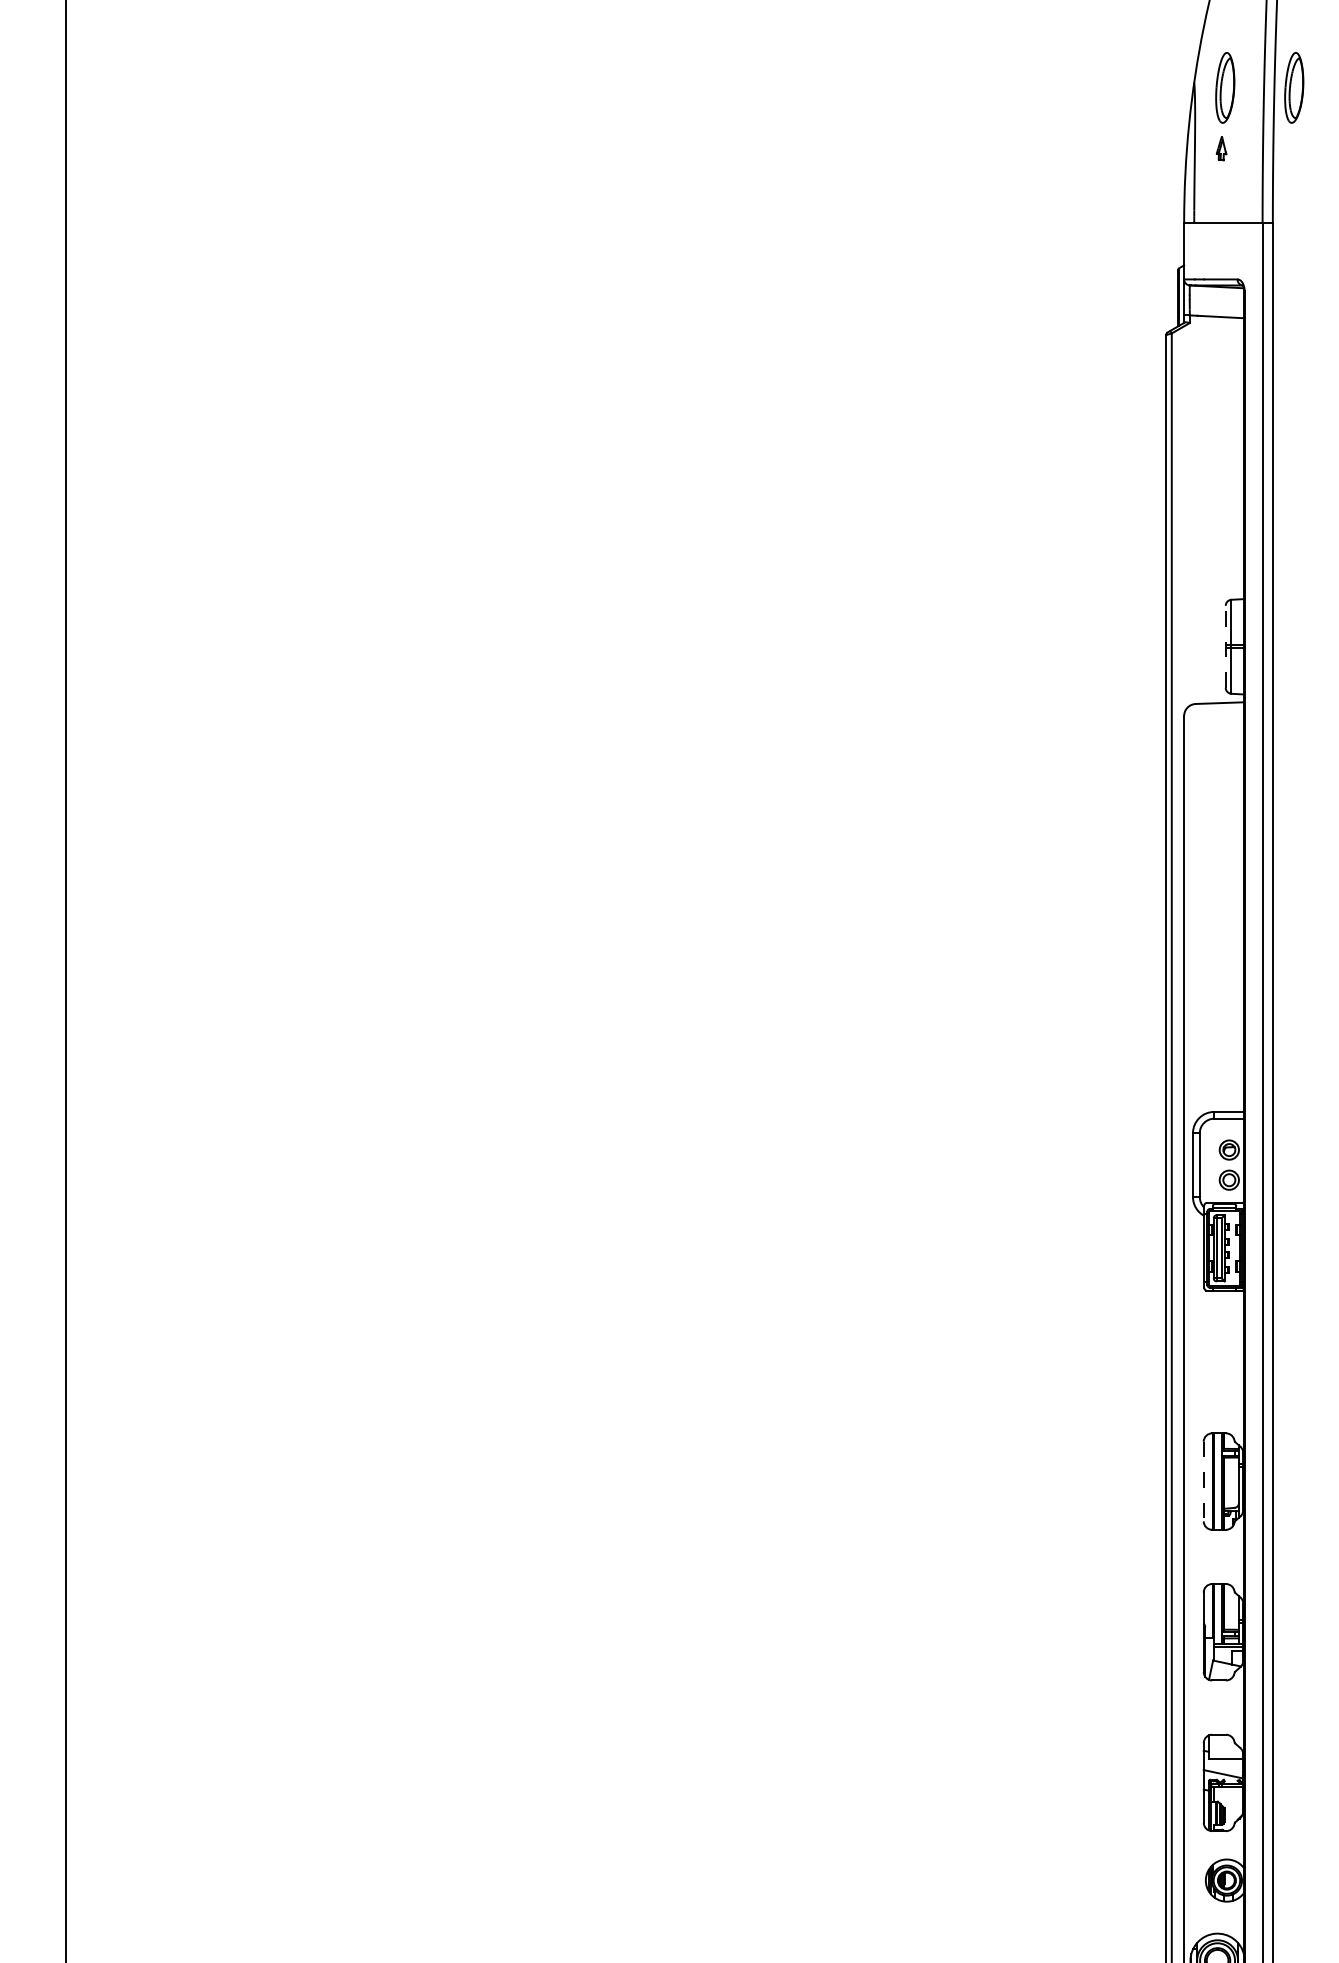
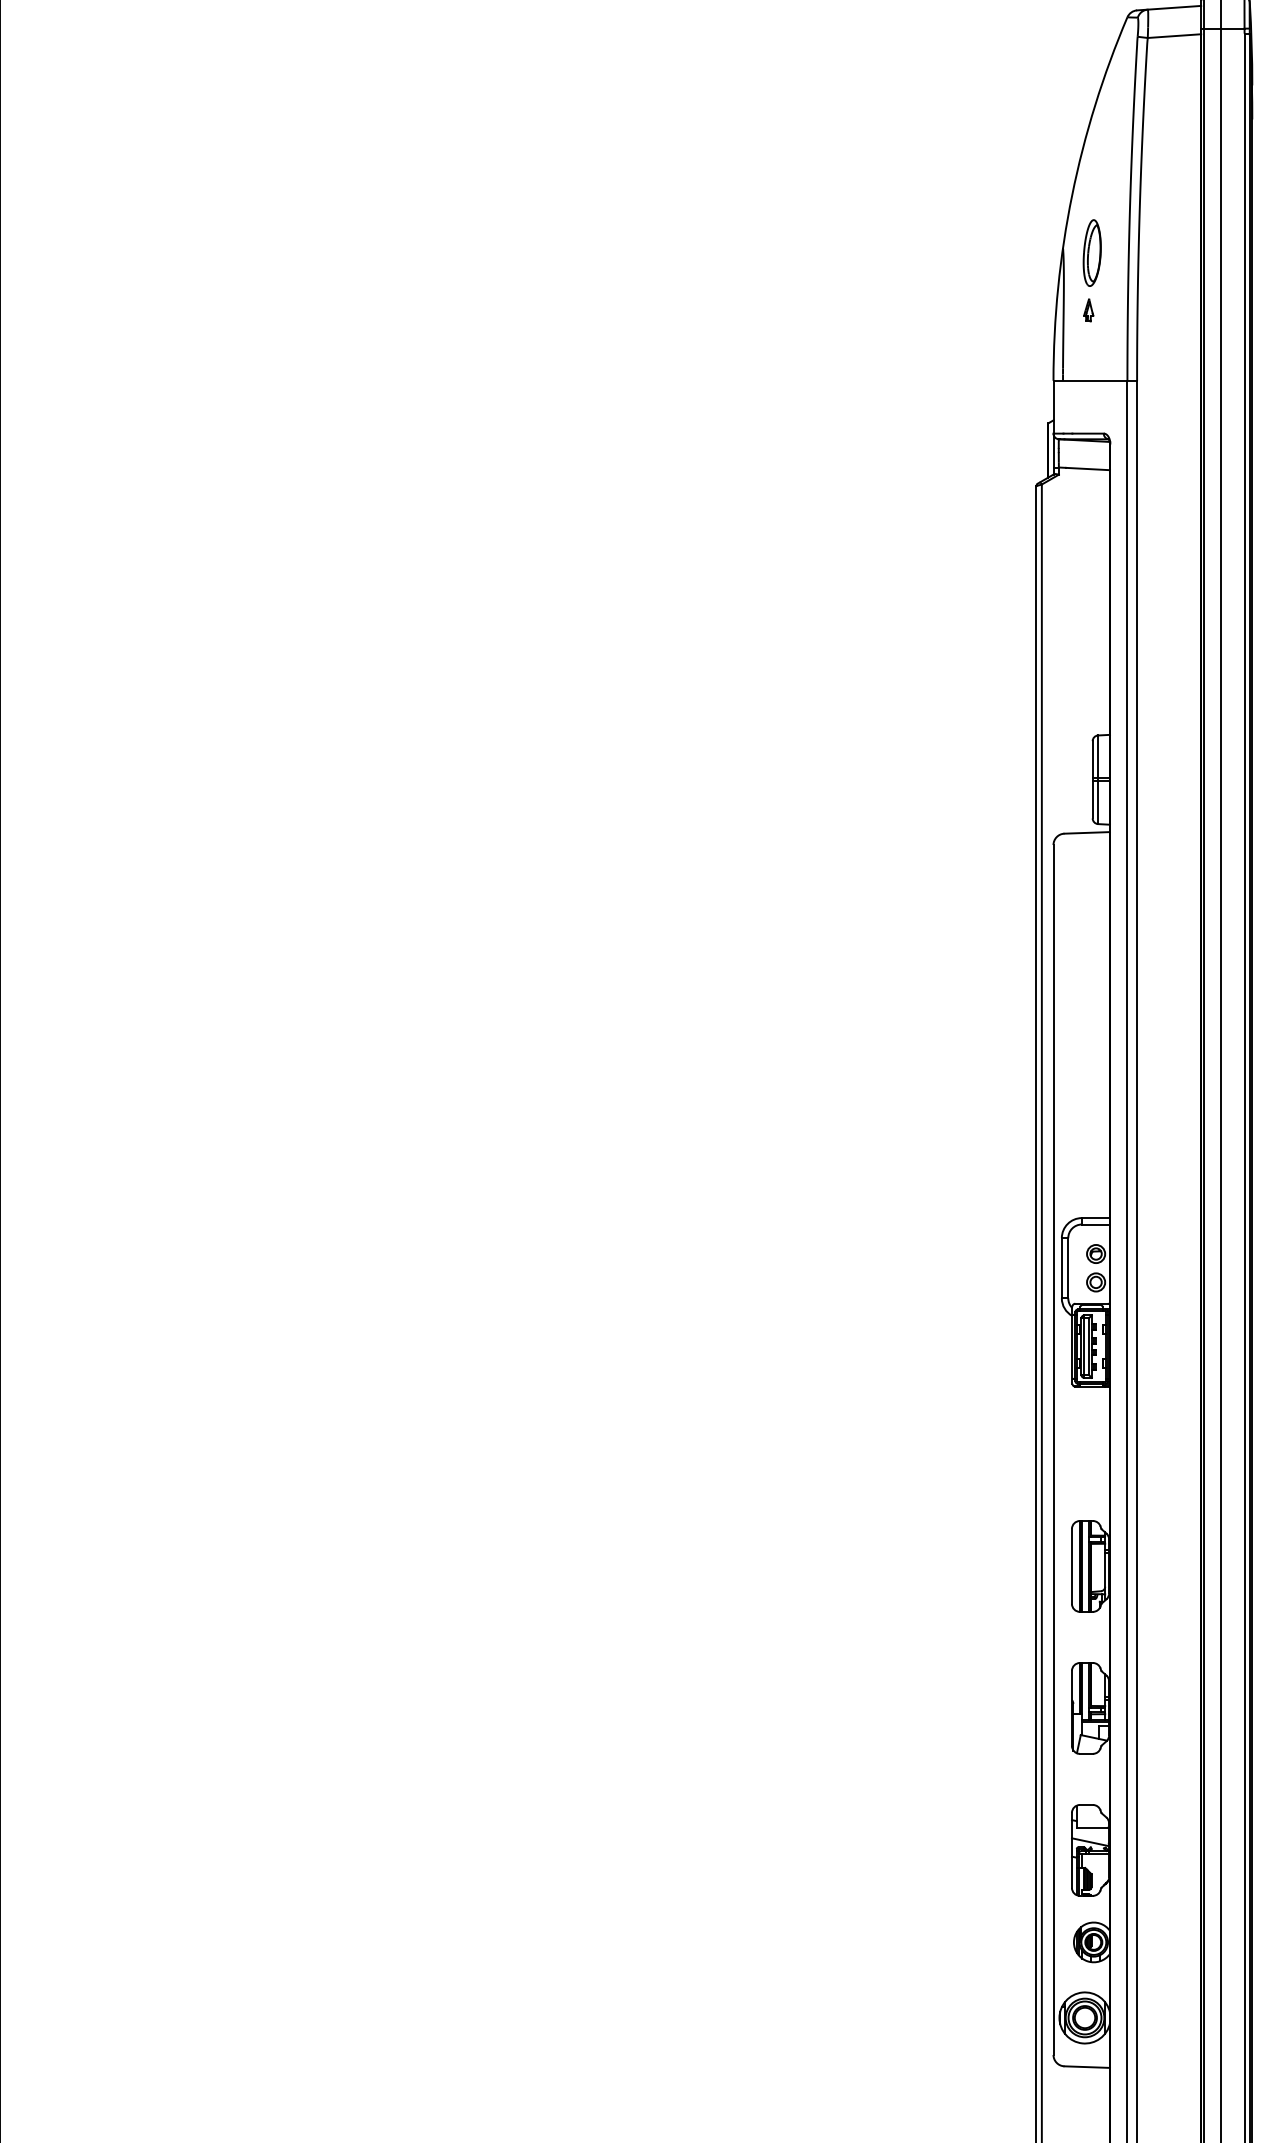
part: (1293, 87) -> (1156, 252), removed
line: (1225, 646) -> (1092, 779), dashed -> solid
line: (1203, 1481) -> (1071, 1566), dashed -> solid

